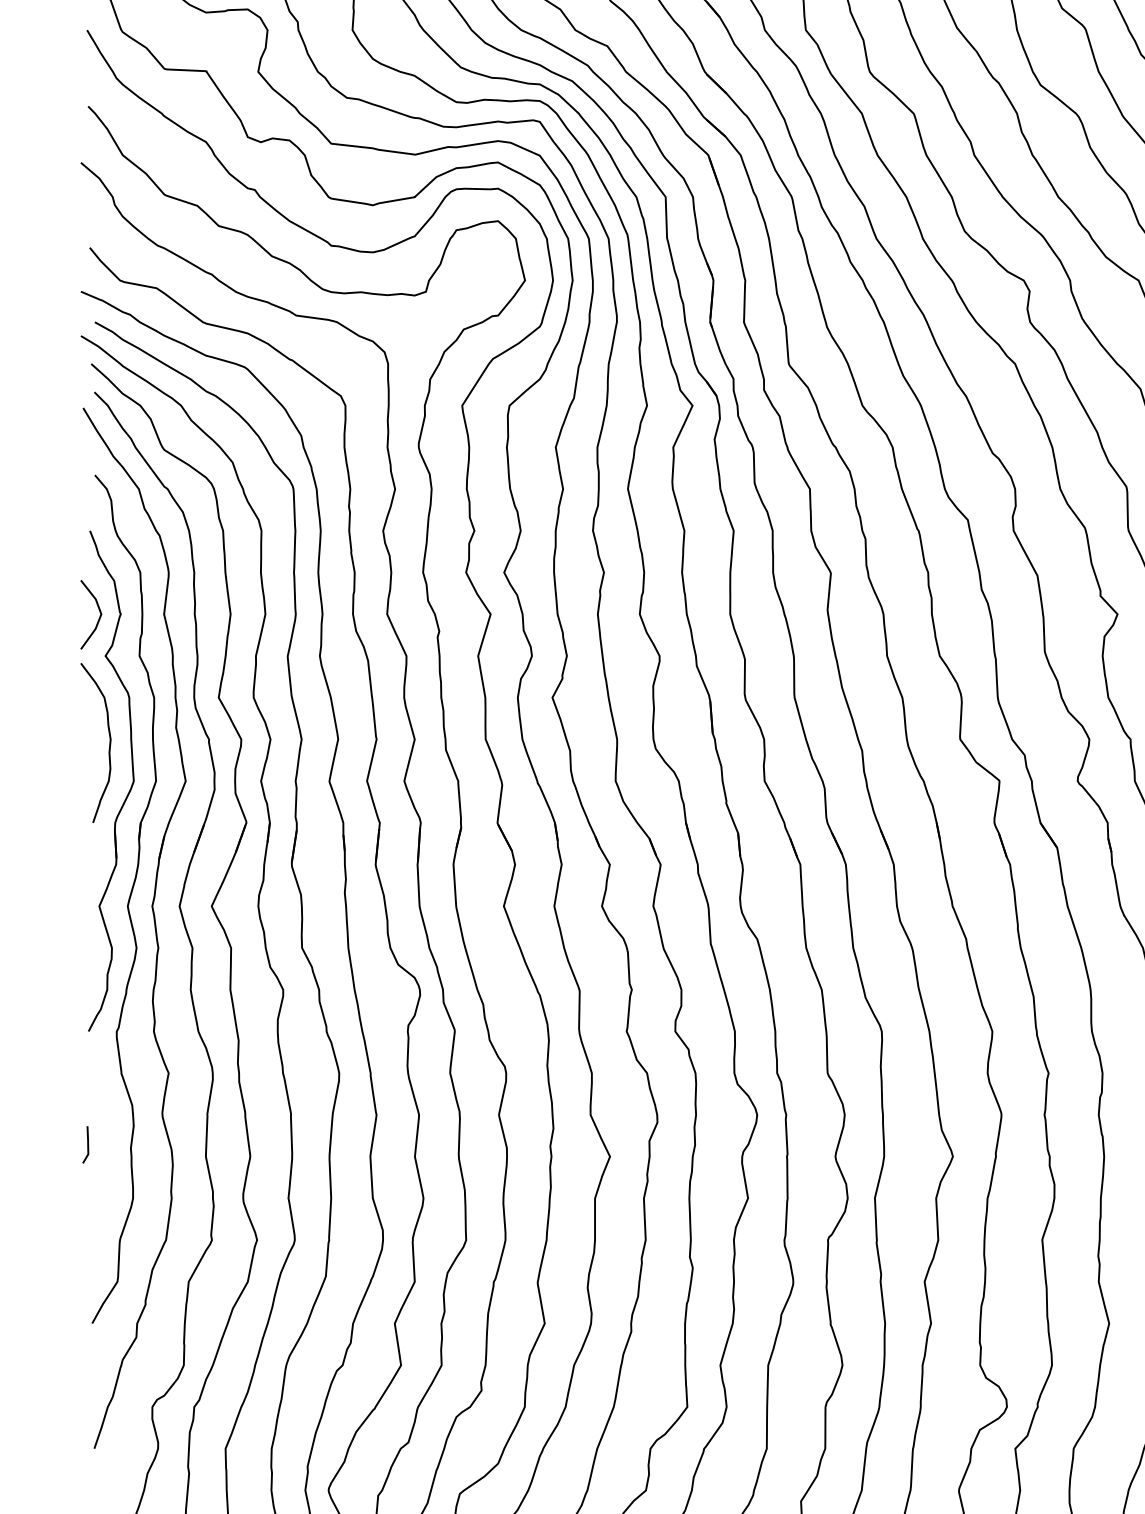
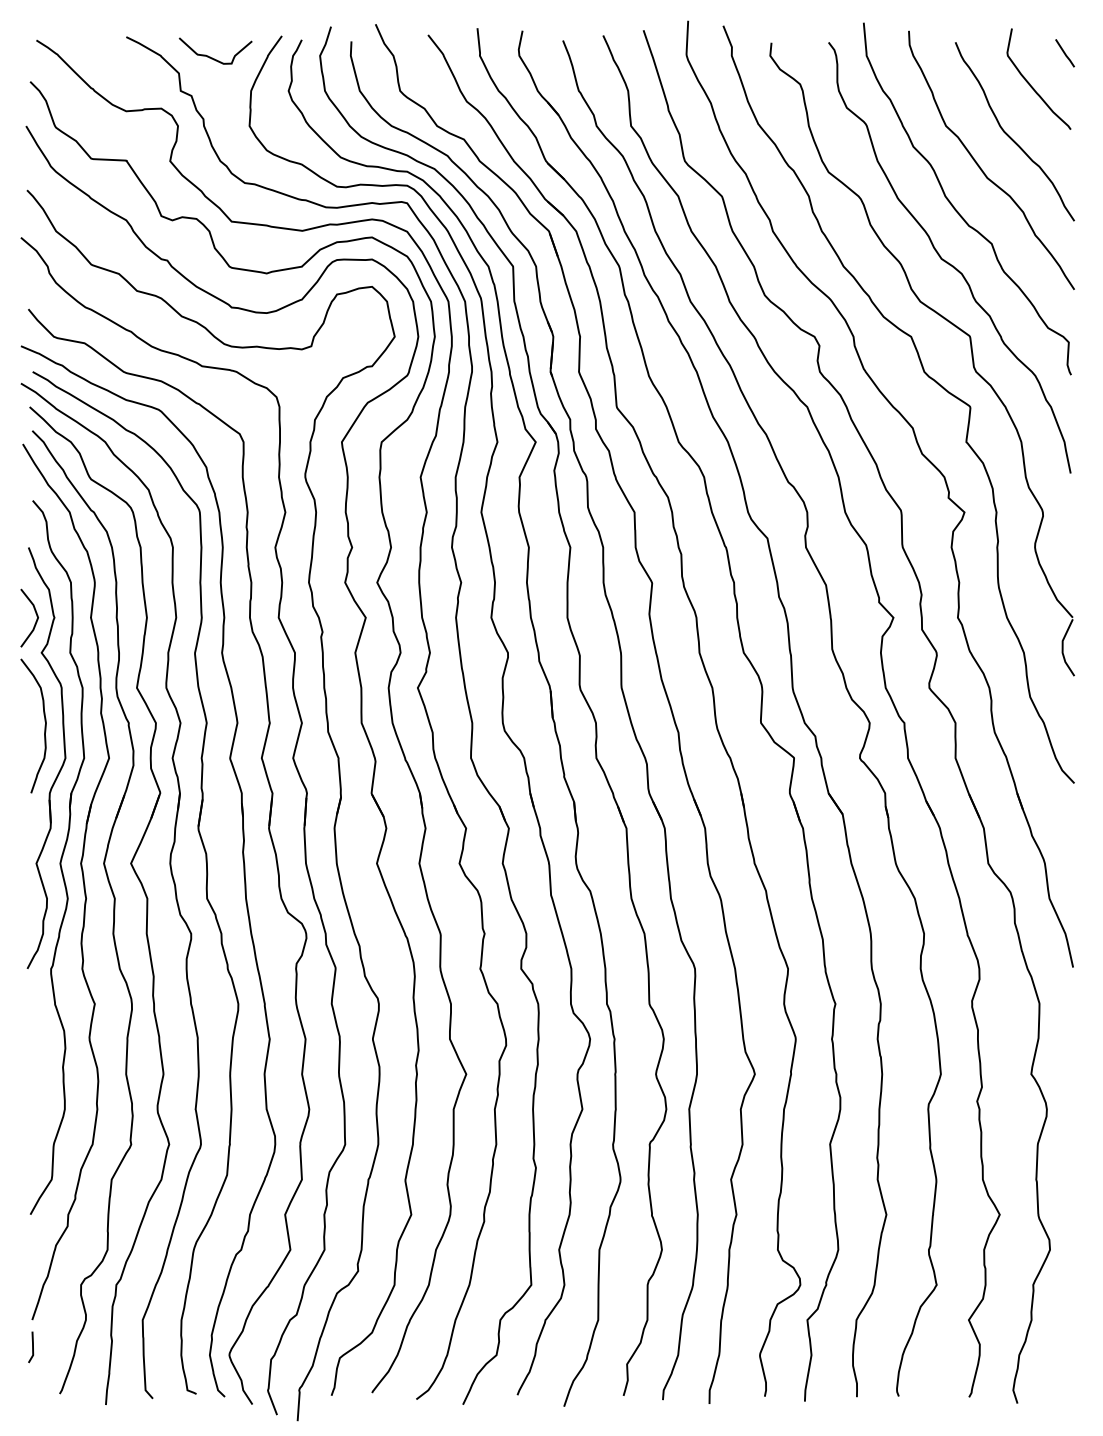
line: (87, 1145) -> (32, 1347), moved

